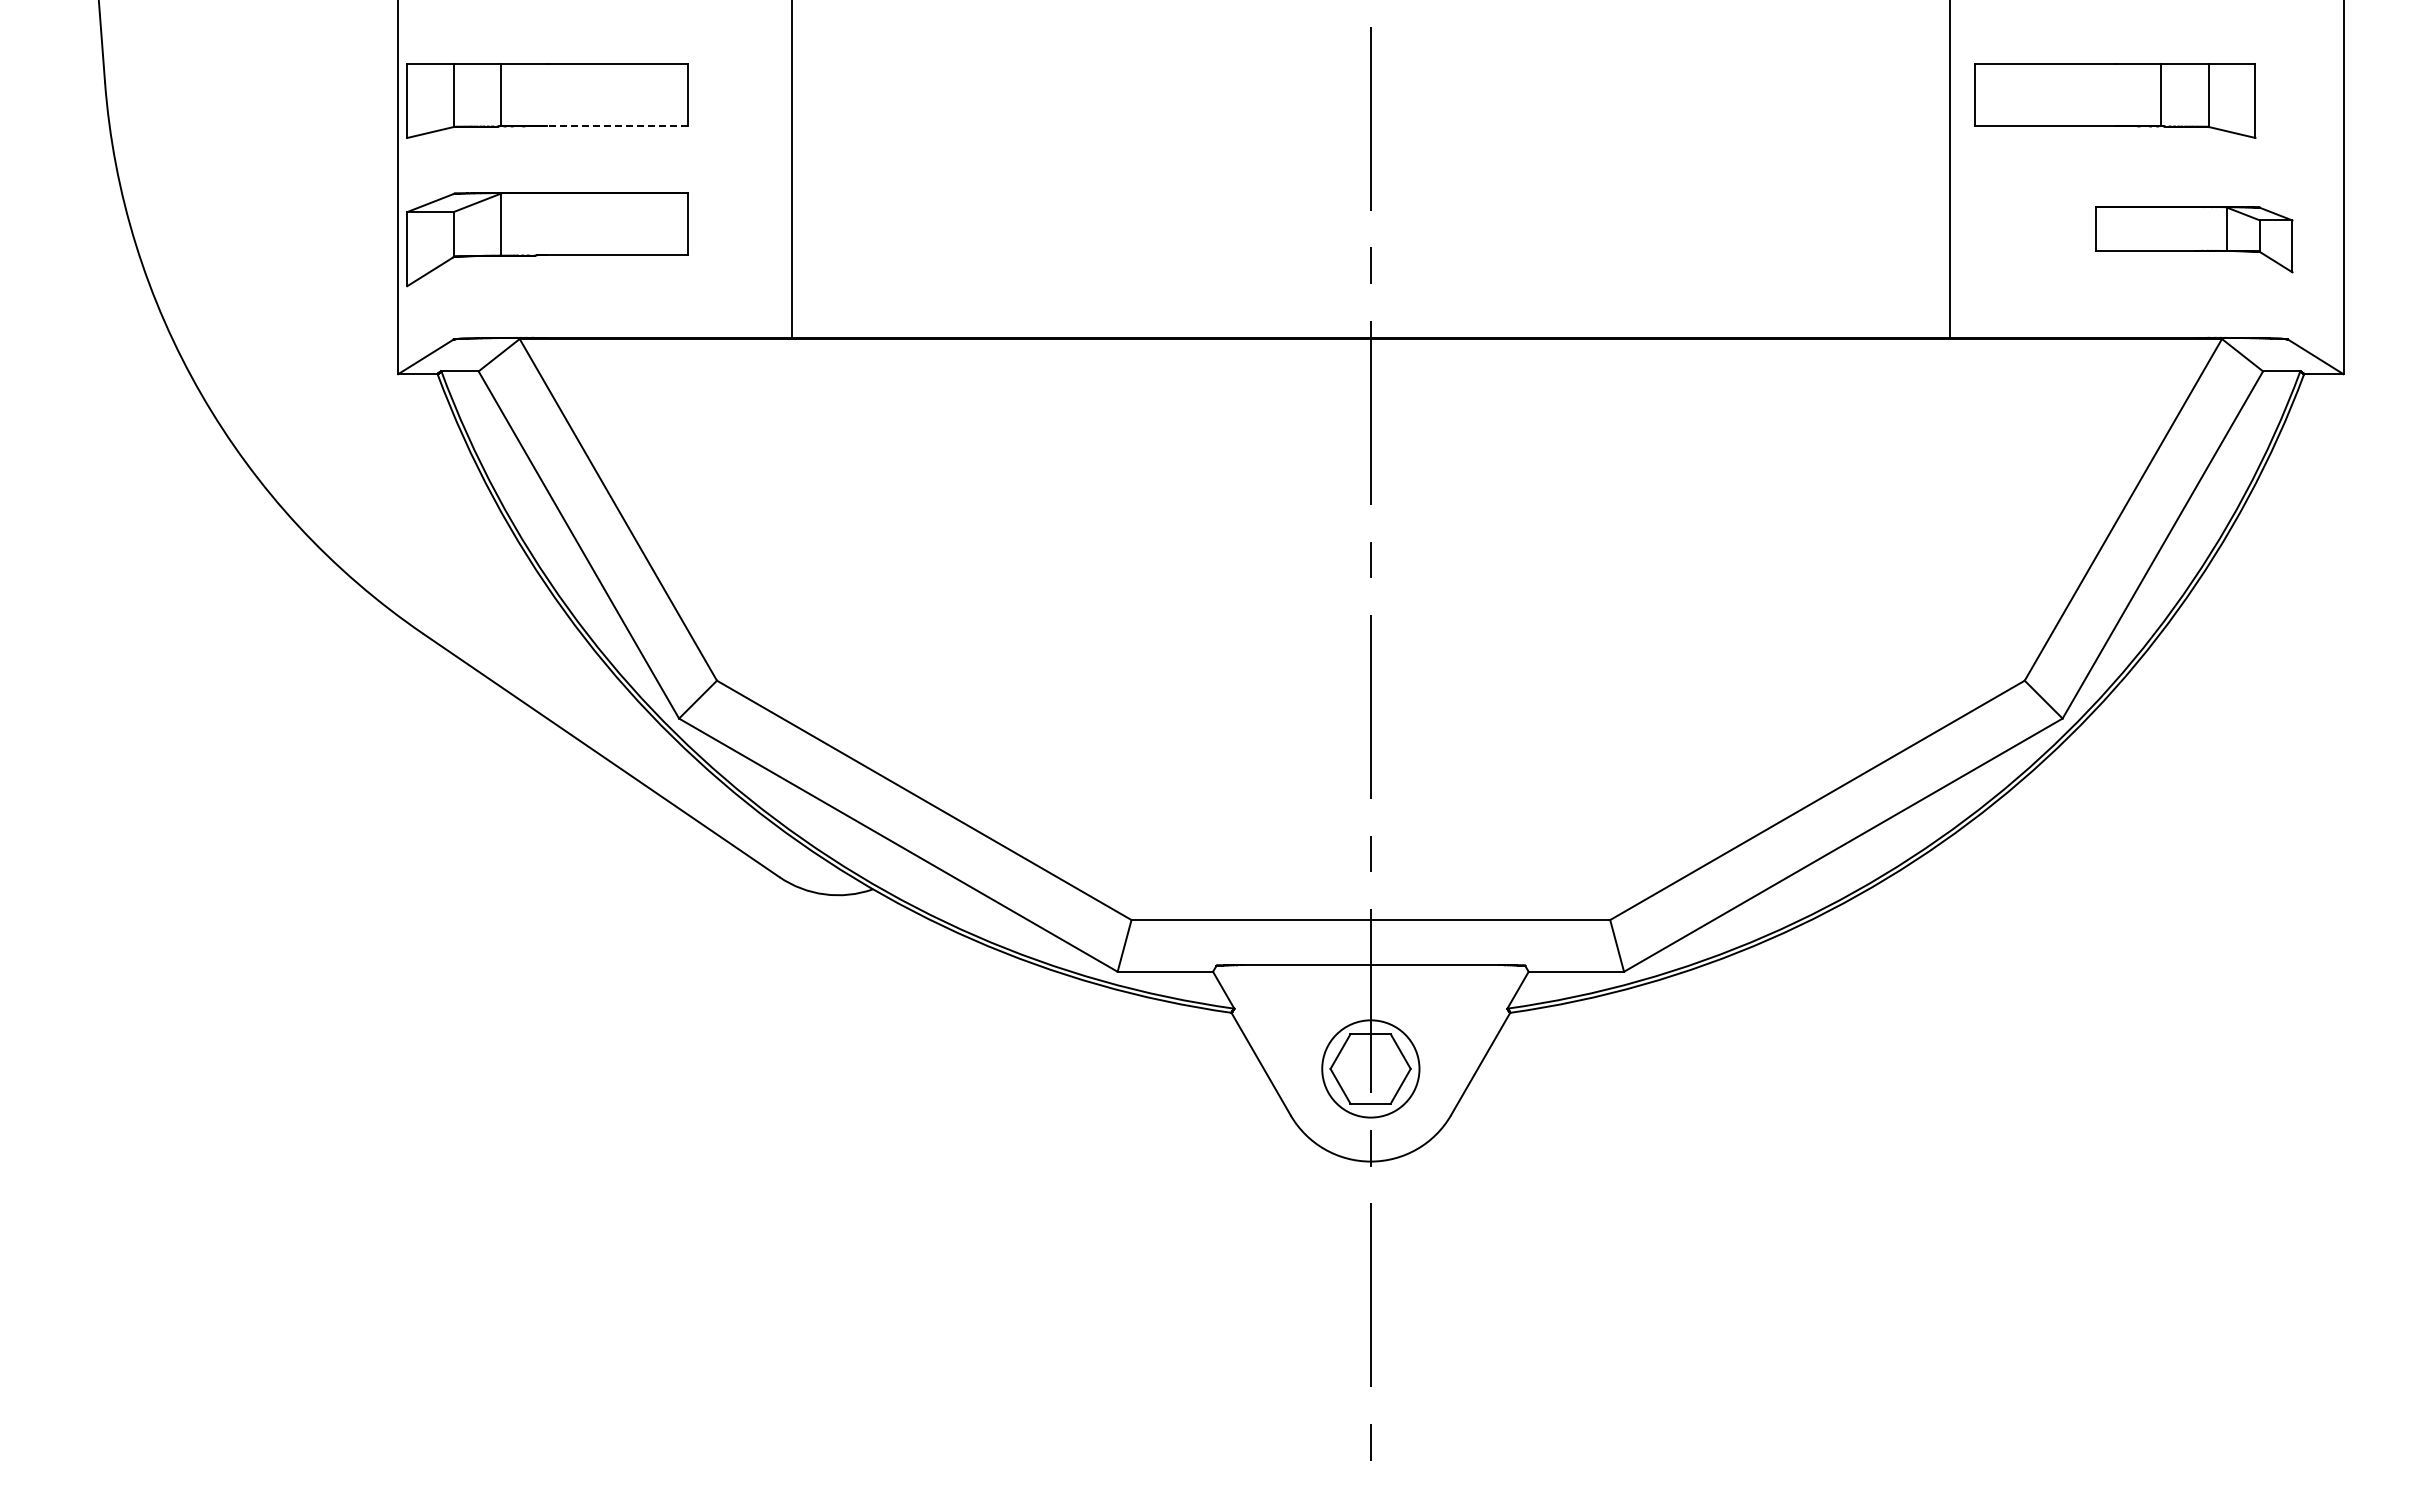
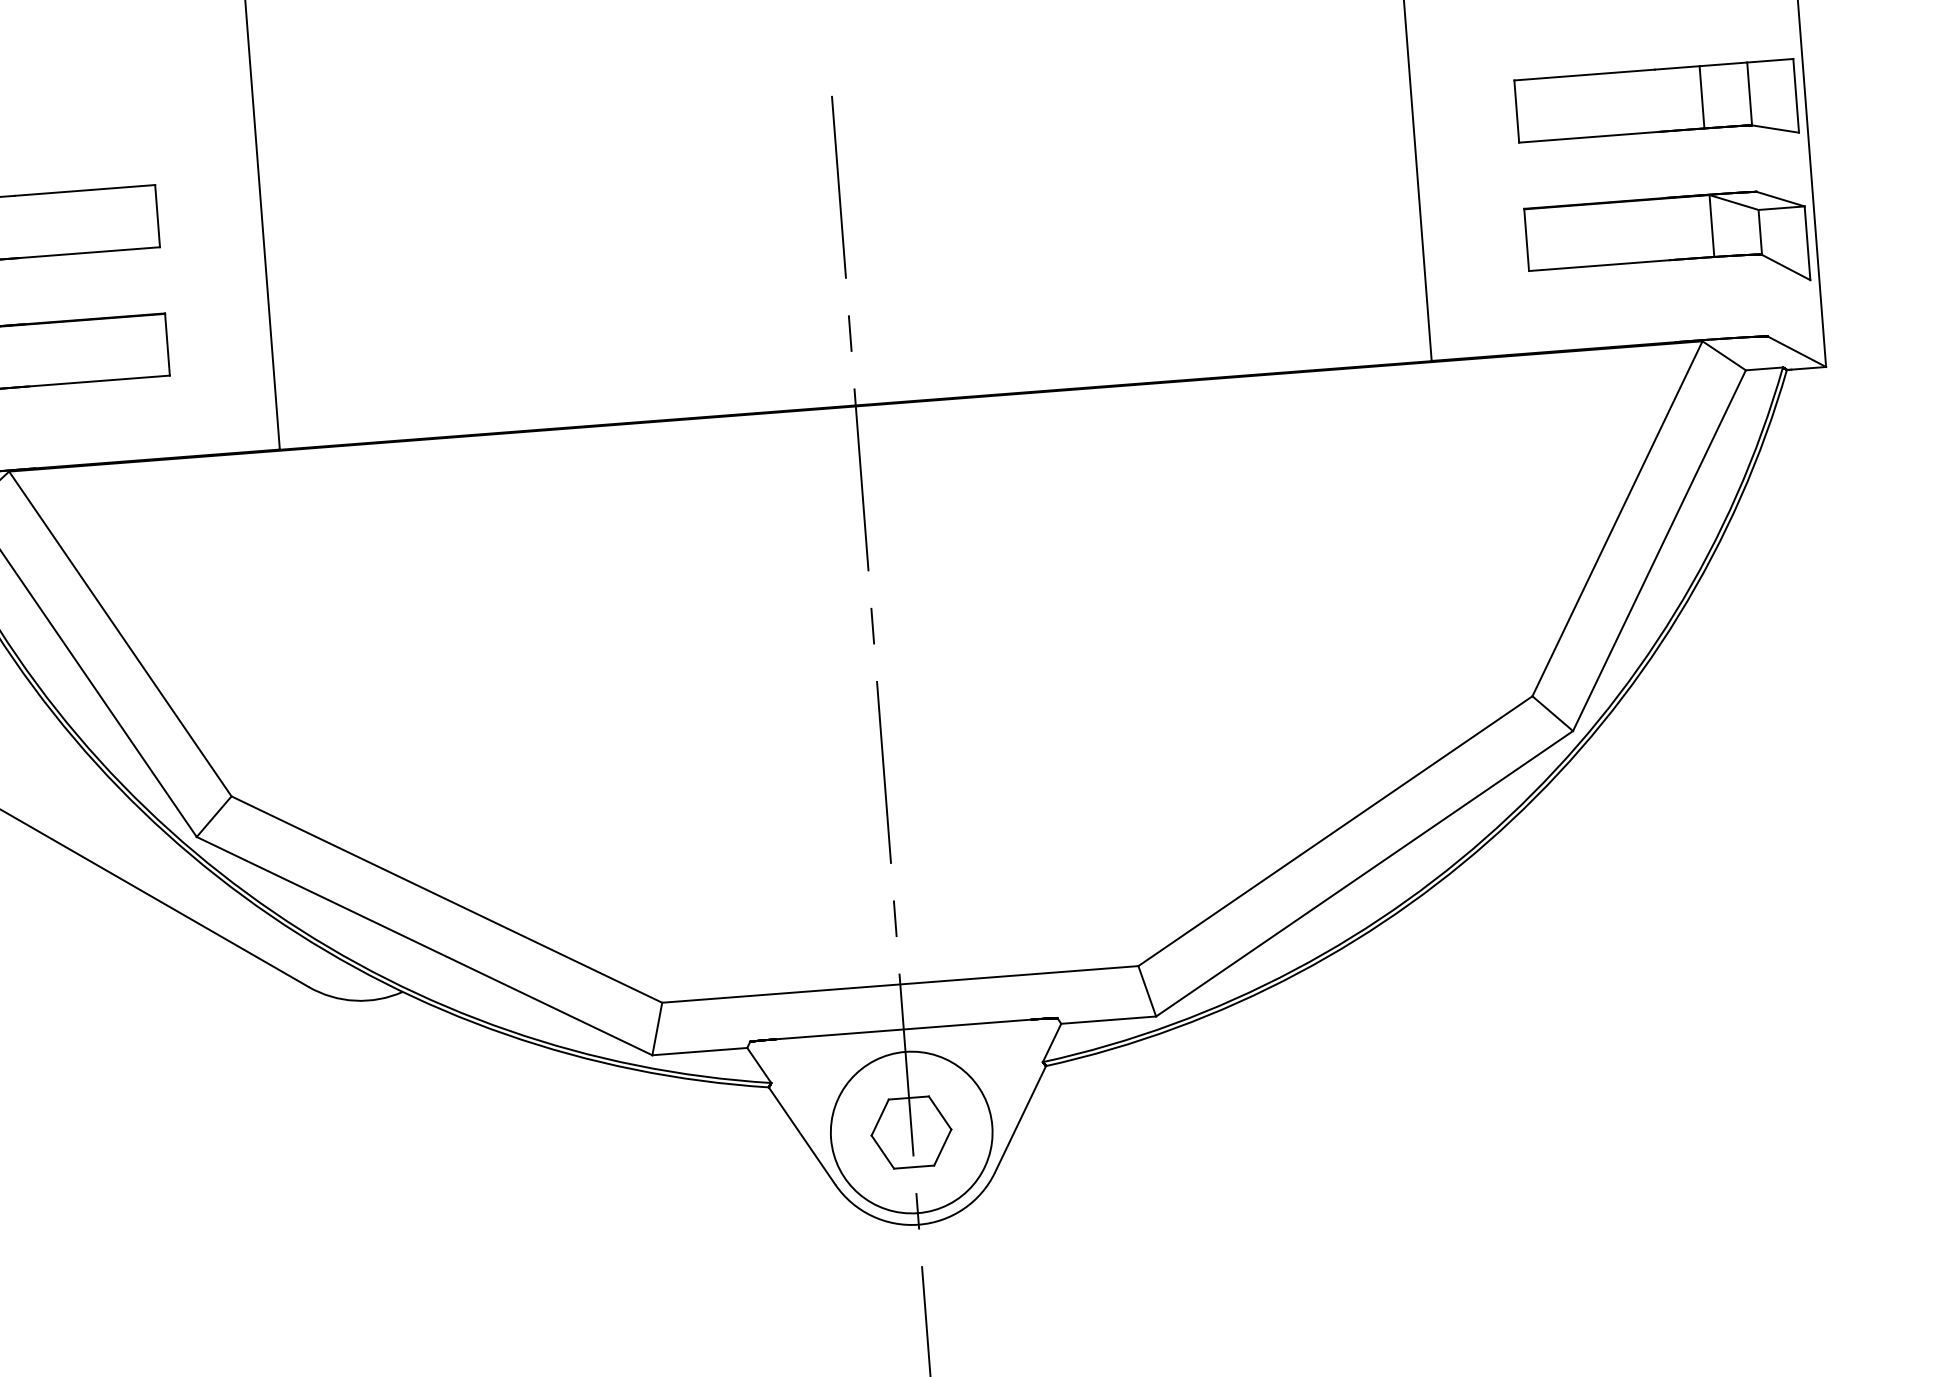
part: (2115, 100) -> (1656, 106), moved
line: (617, 126) -> (90, 252), dashed -> solid
part: (2194, 239) -> (1667, 244), size x1.43
circle: (1370, 1068) -> (911, 1132), size x1.67

